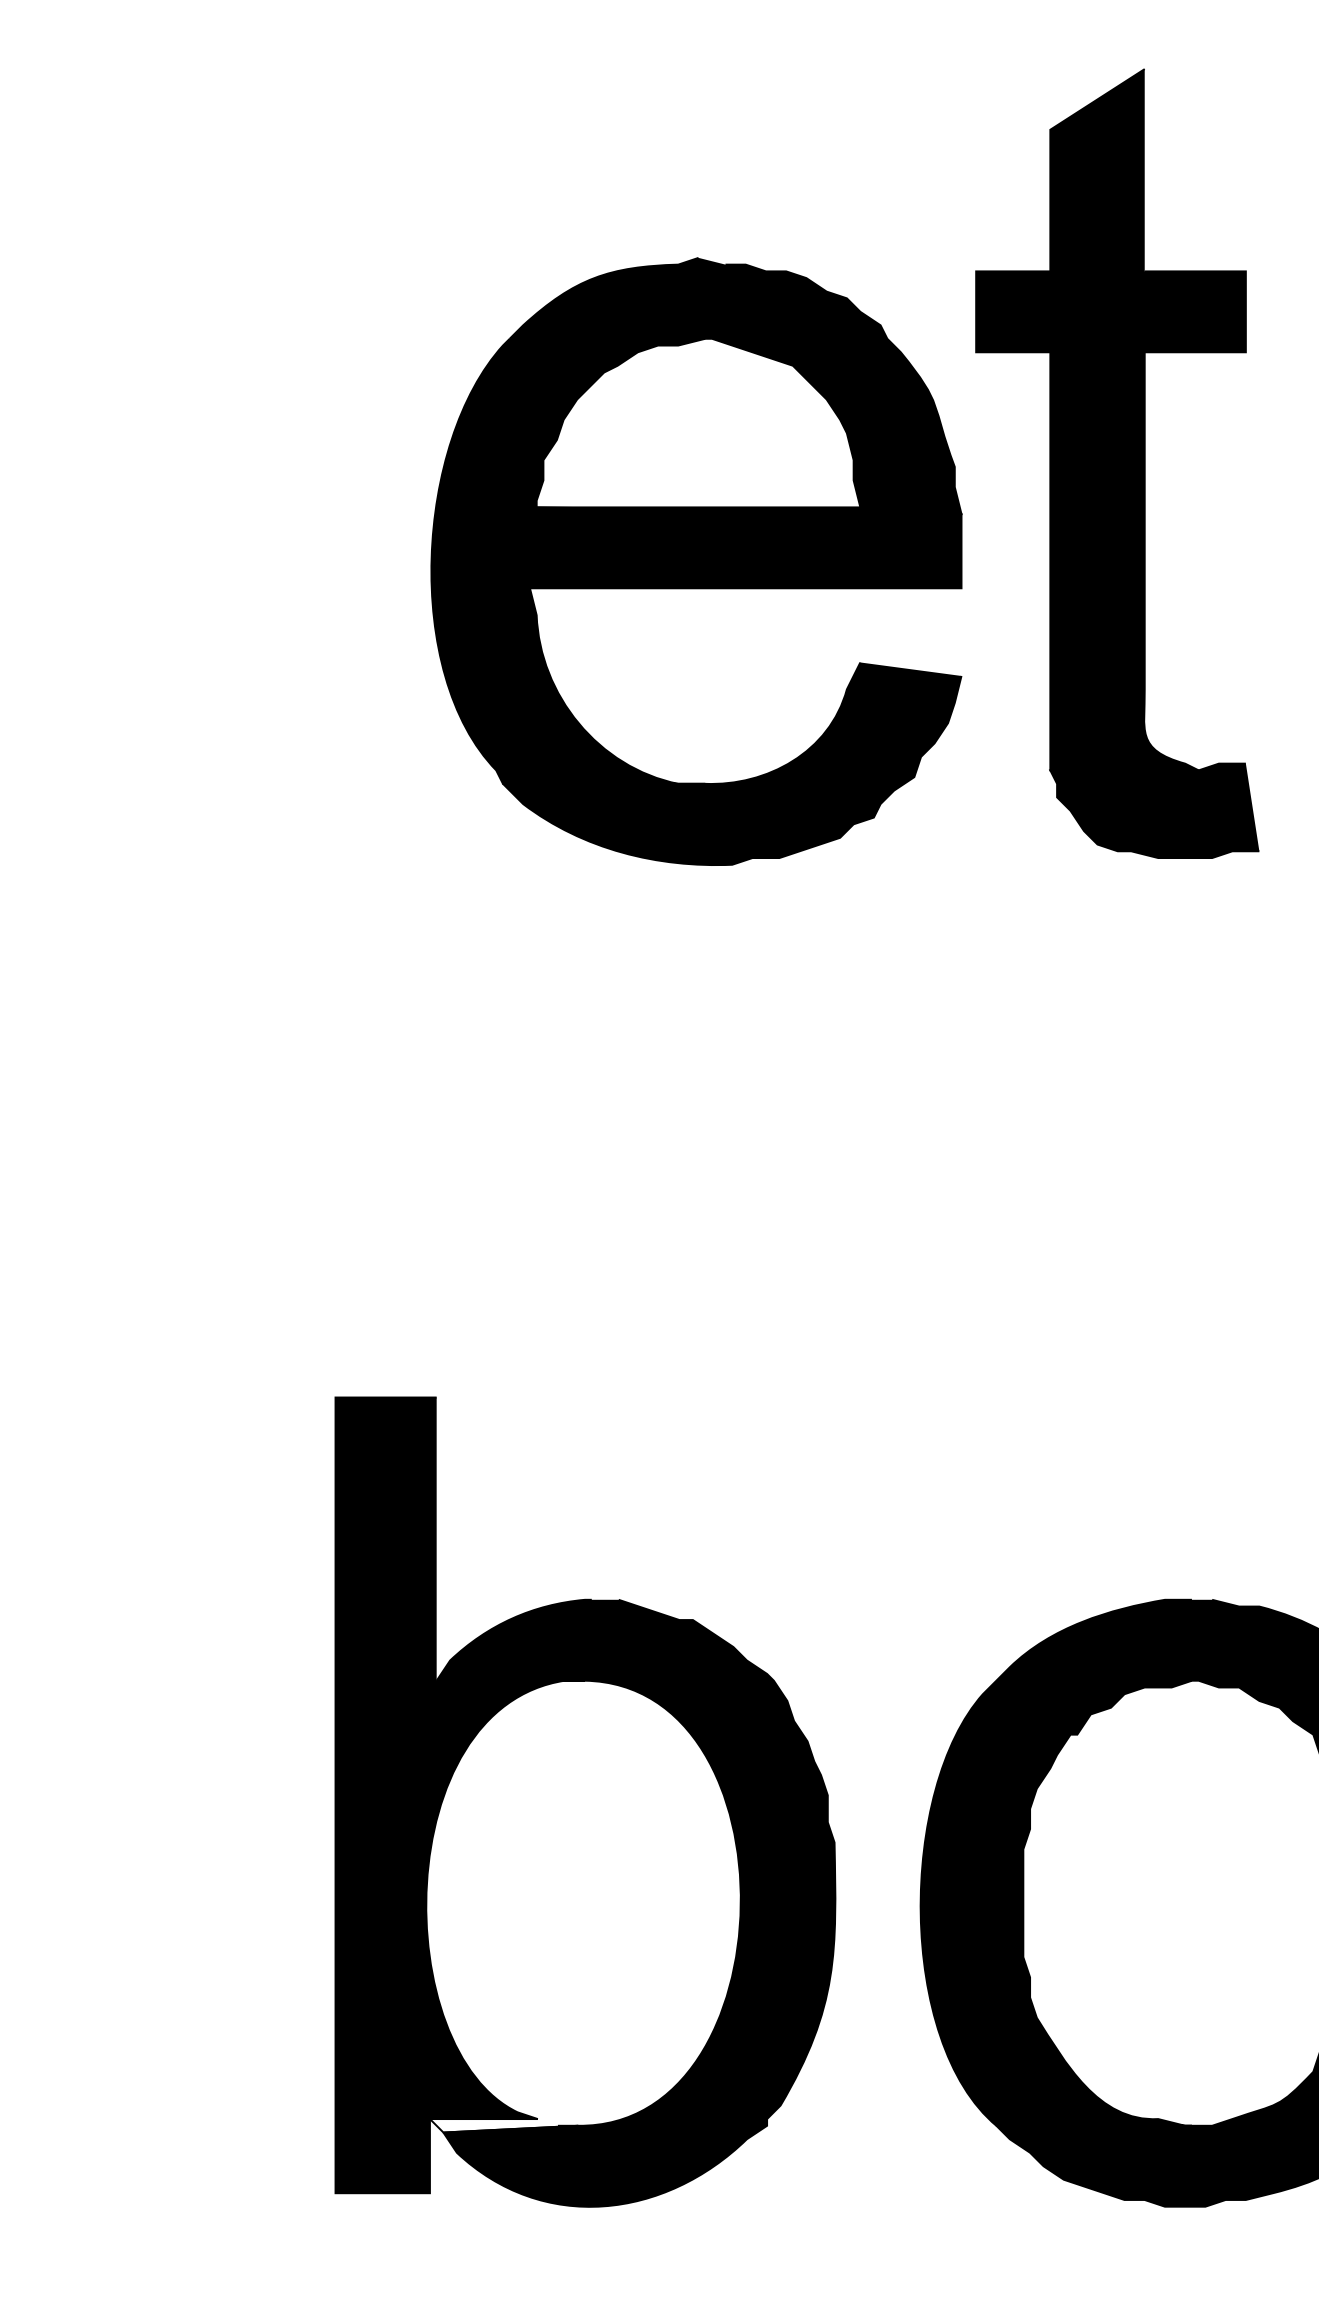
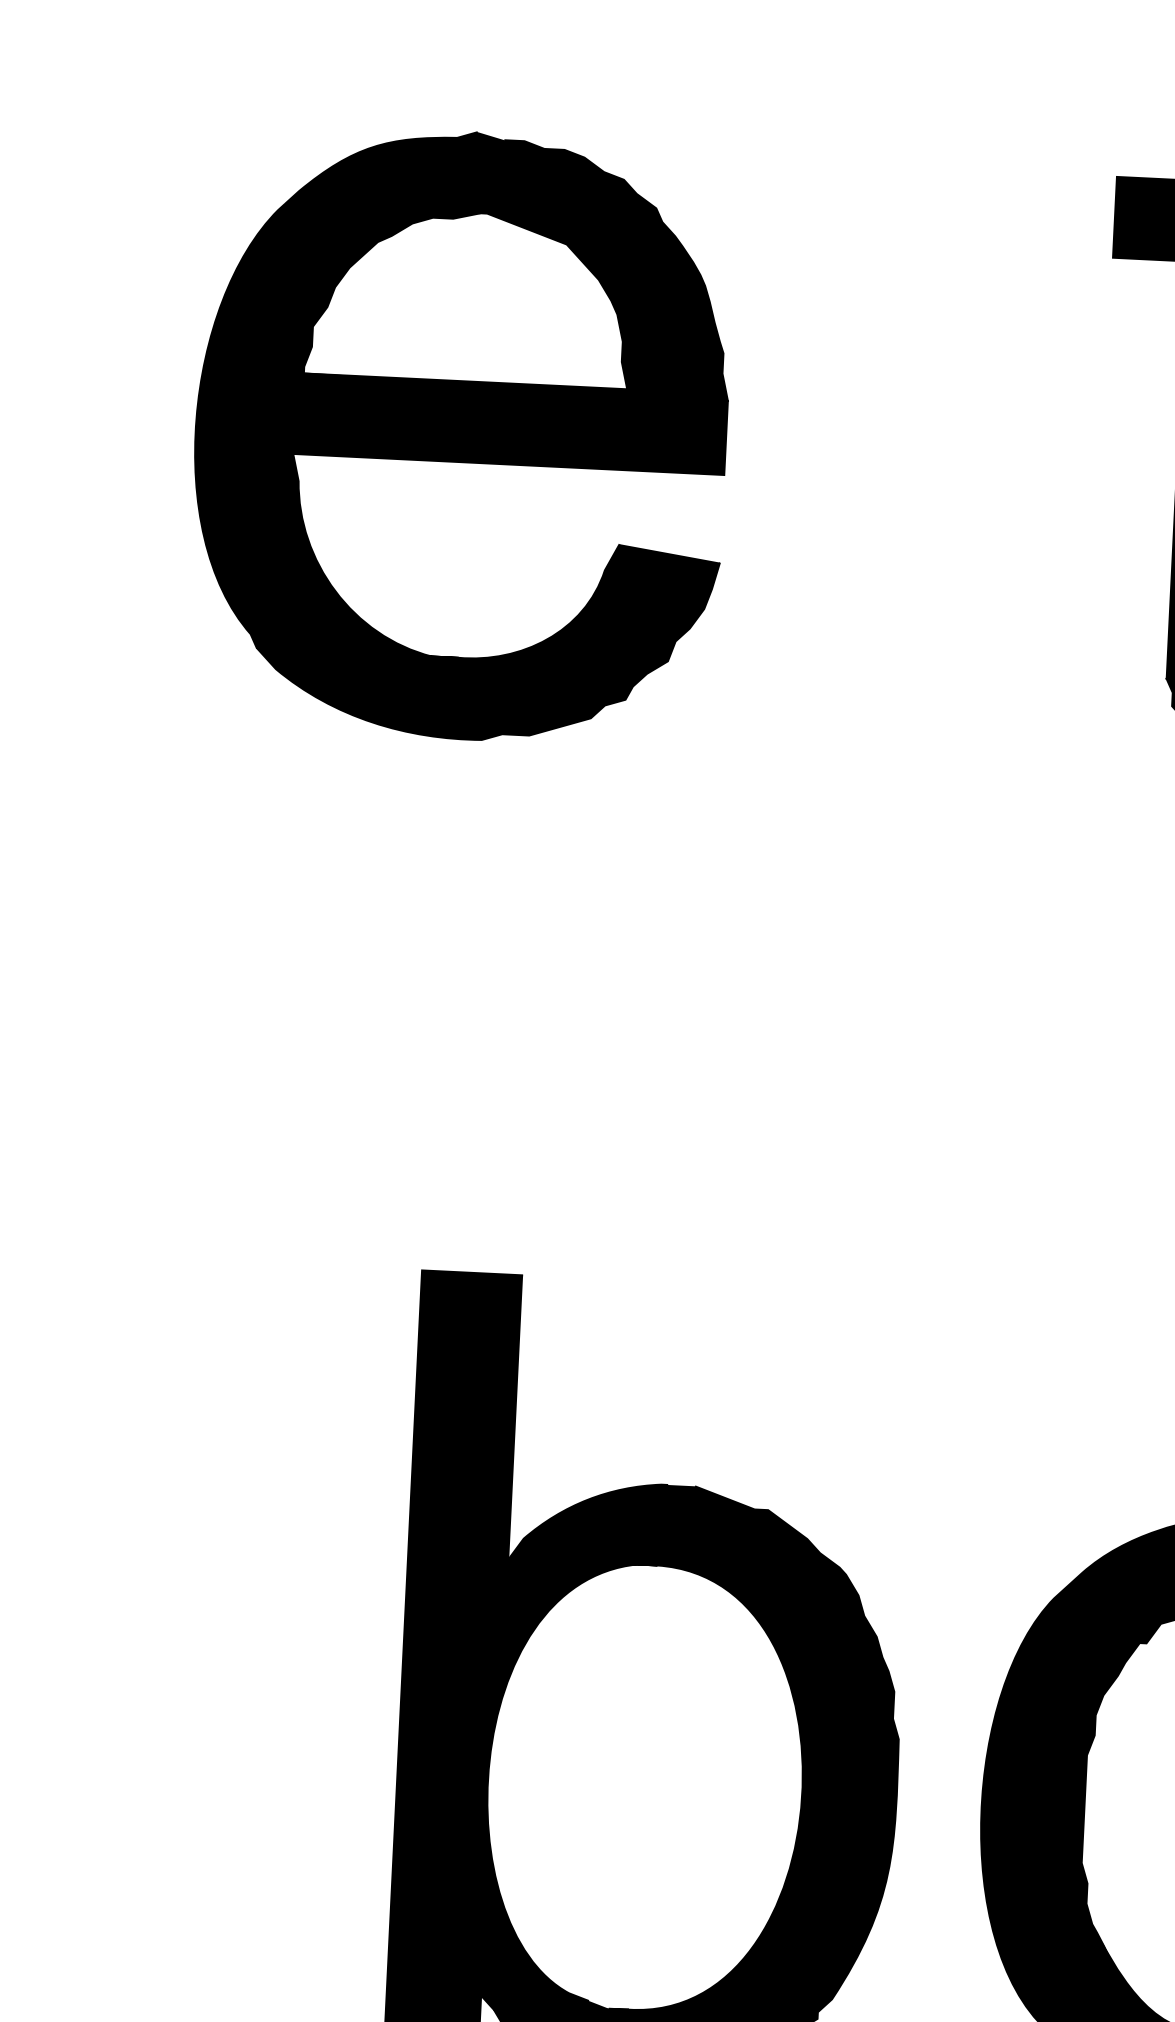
part: (696, 561) -> (460, 435), moved
fill: (503, 2125) -> (554, 2005), added

